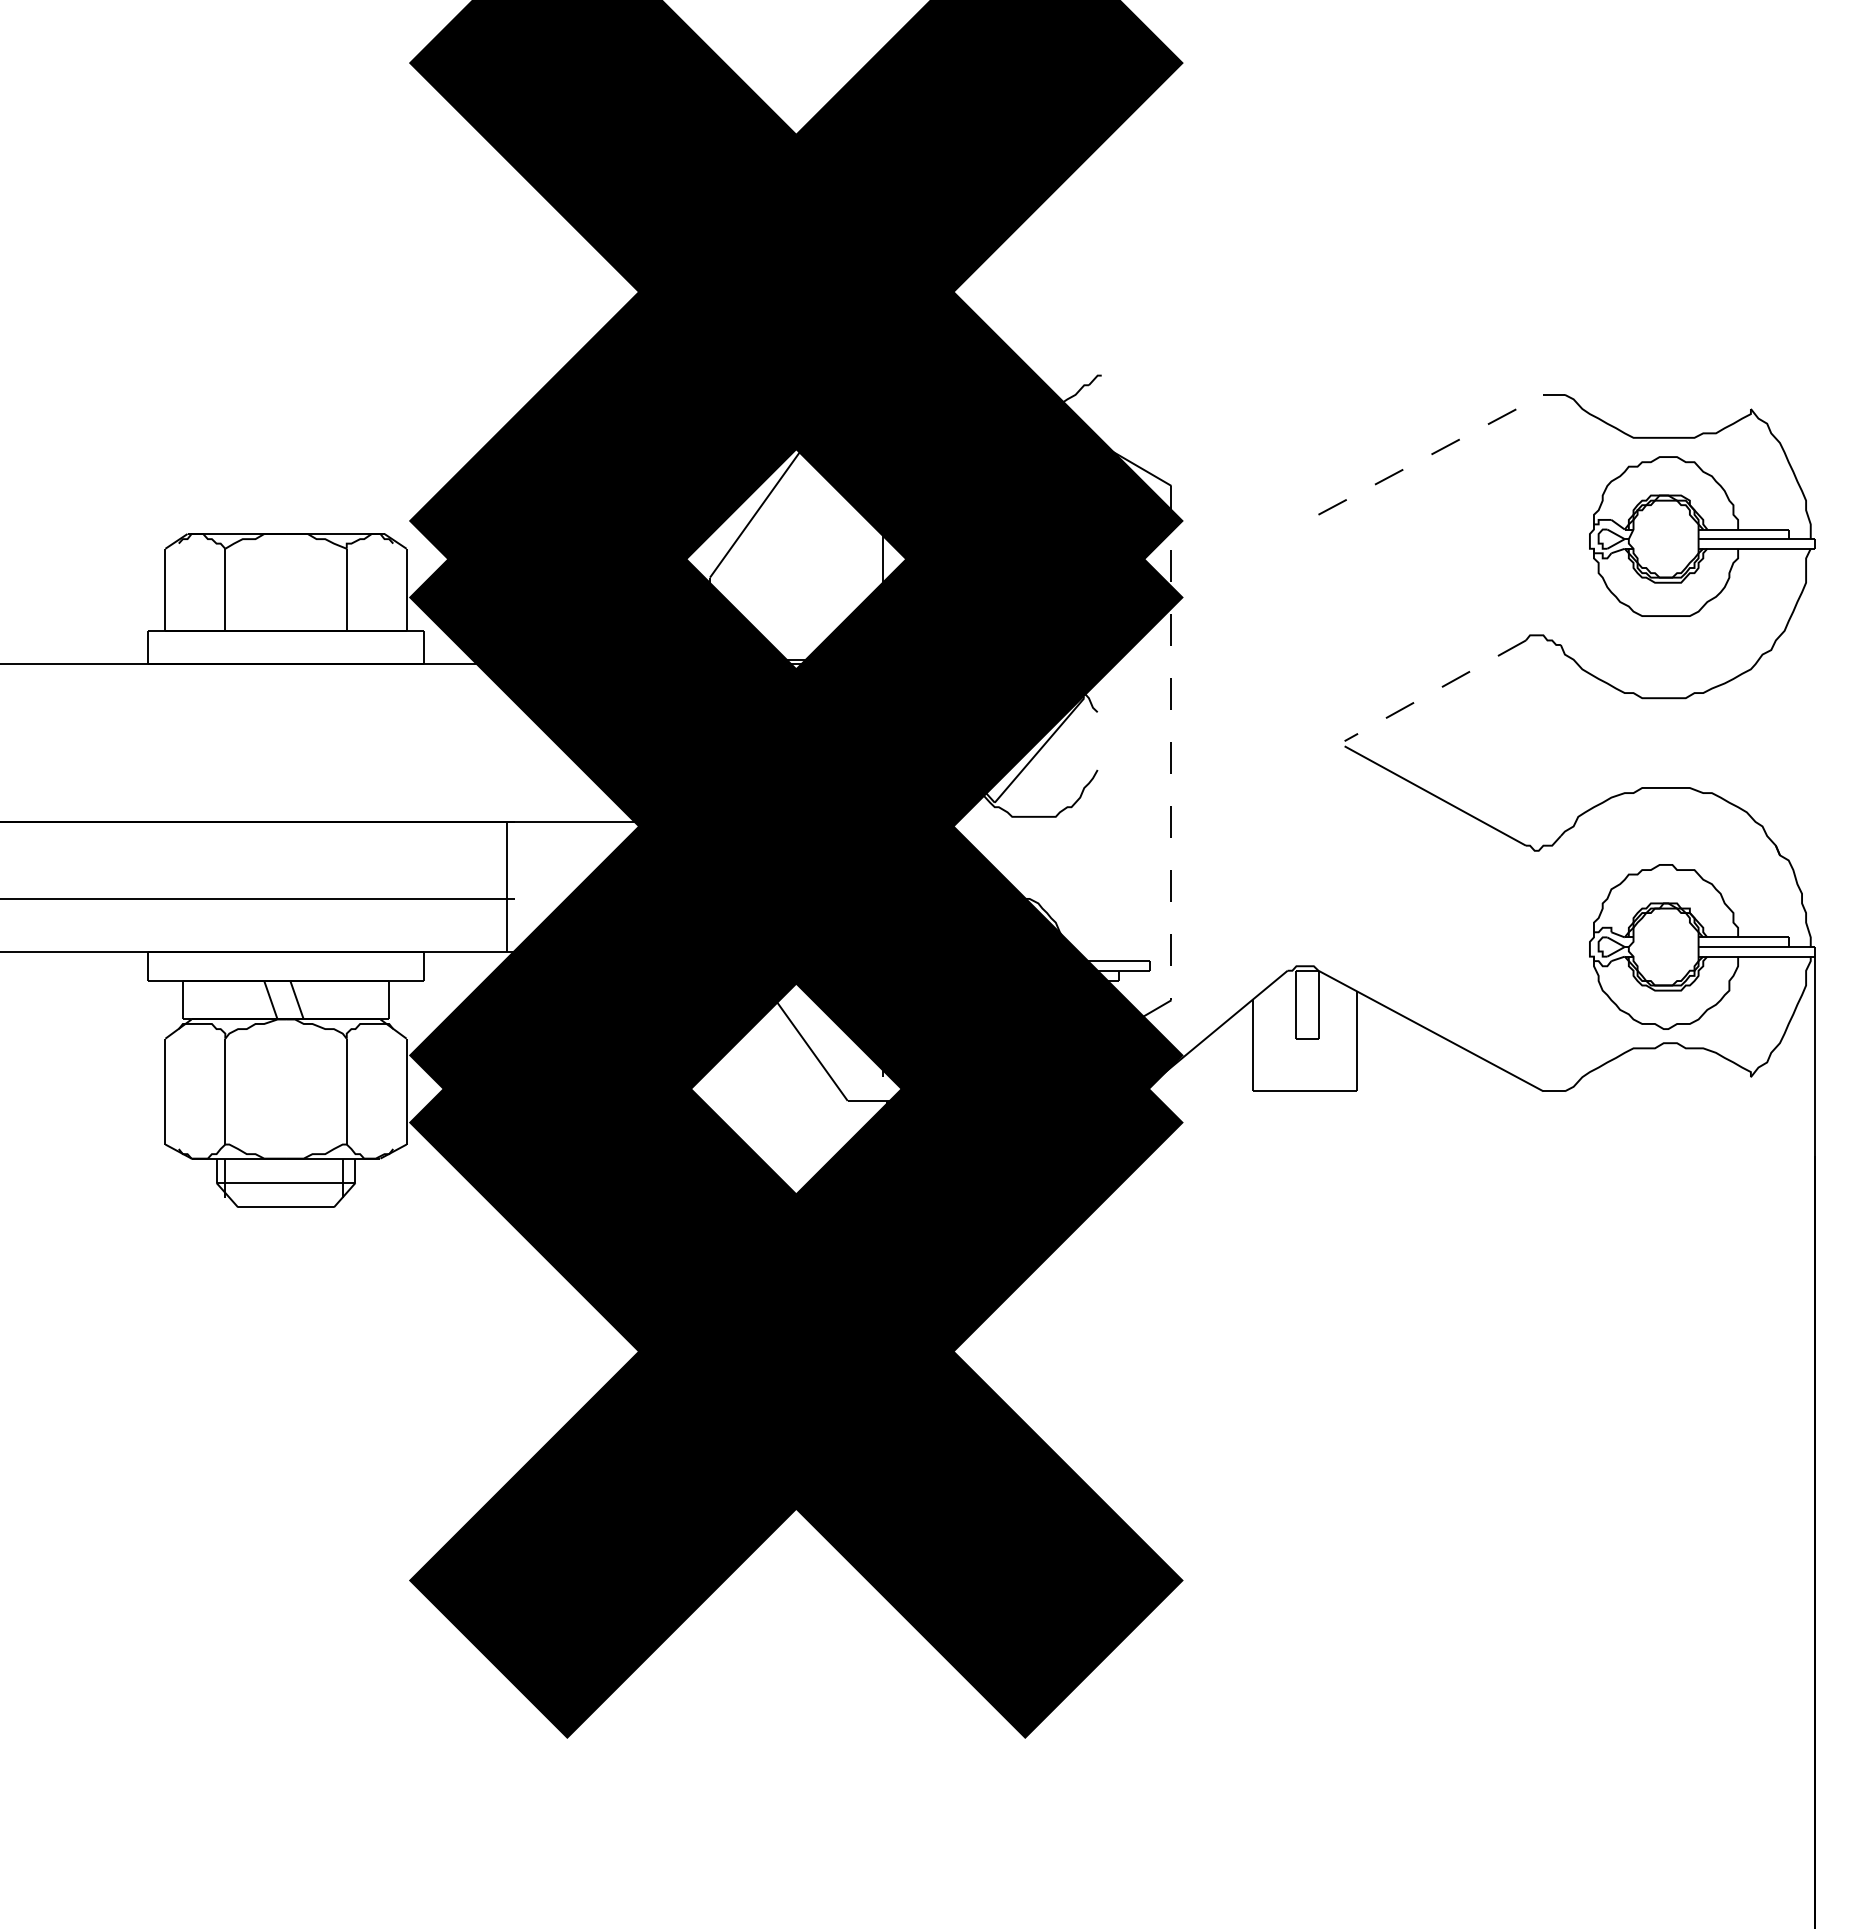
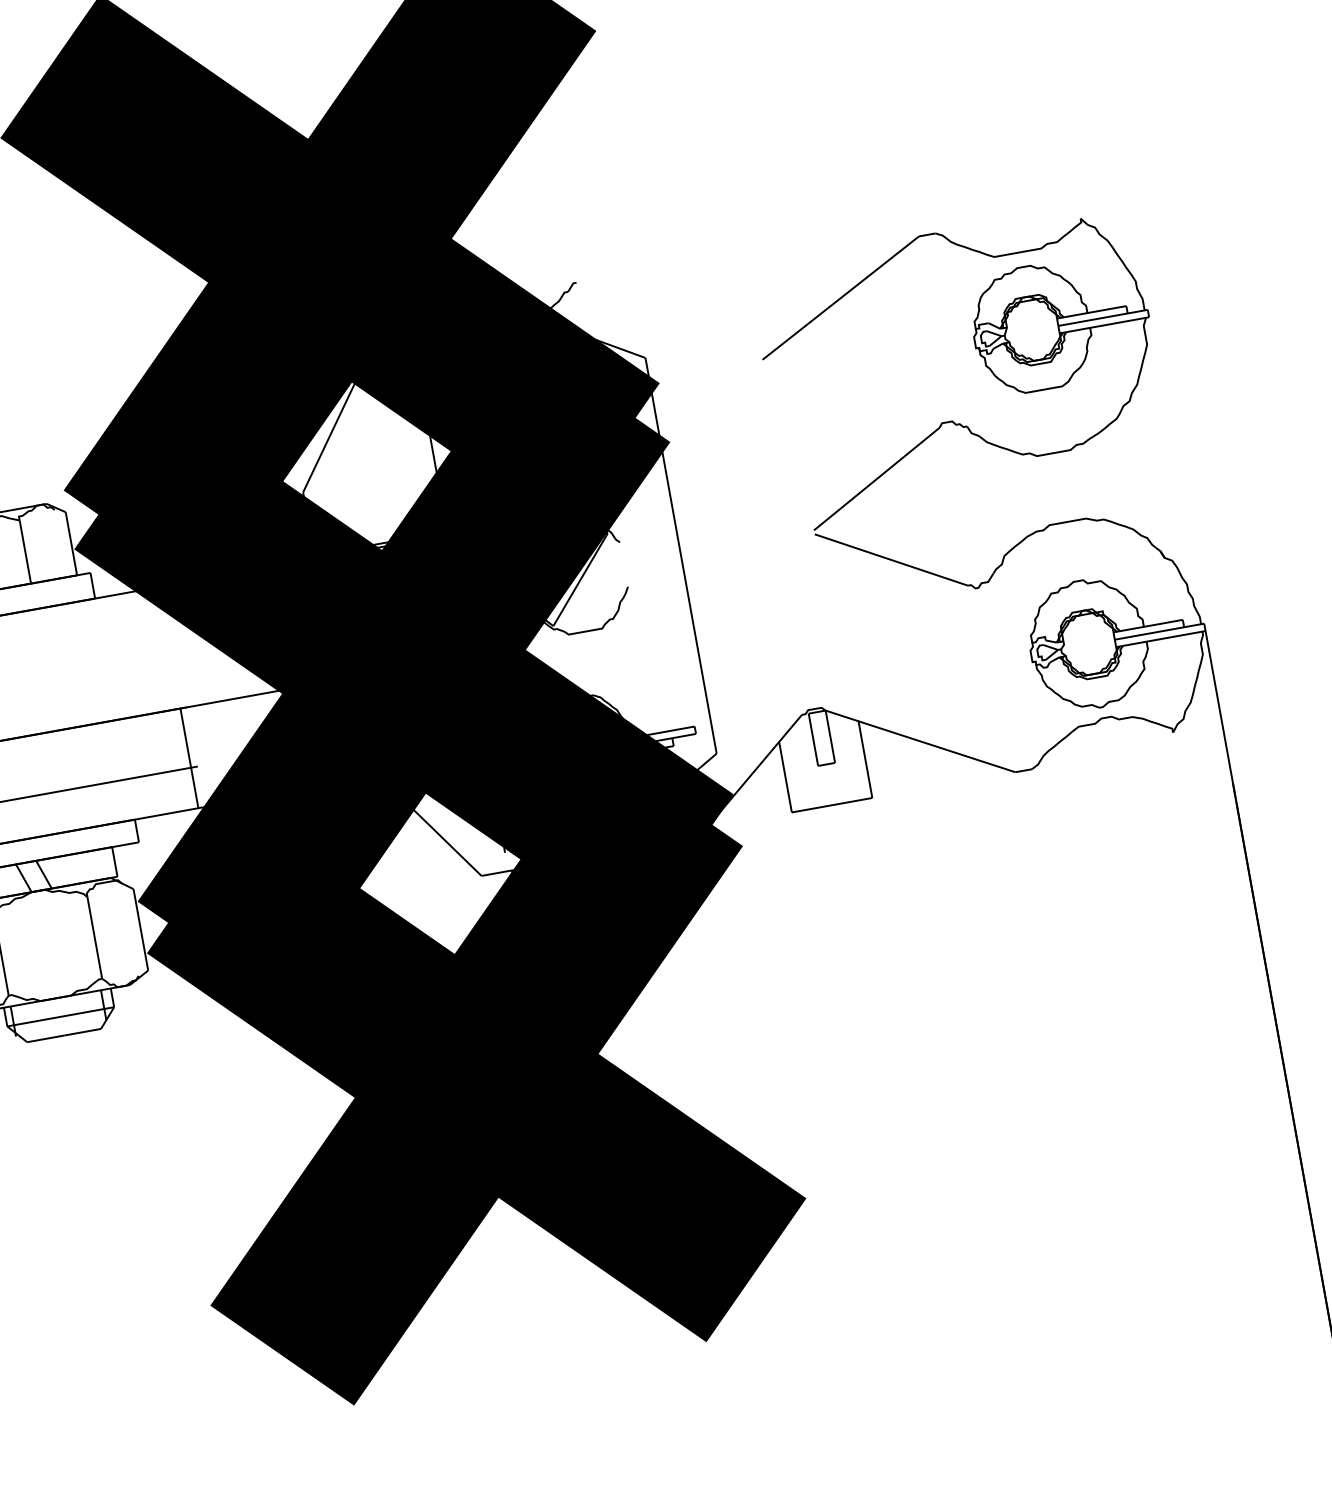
line: (1431, 454) -> (841, 297), dashed -> solid
line: (1435, 690) -> (876, 478), dashed -> solid
line: (1171, 743) -> (681, 556), dashed -> solid

